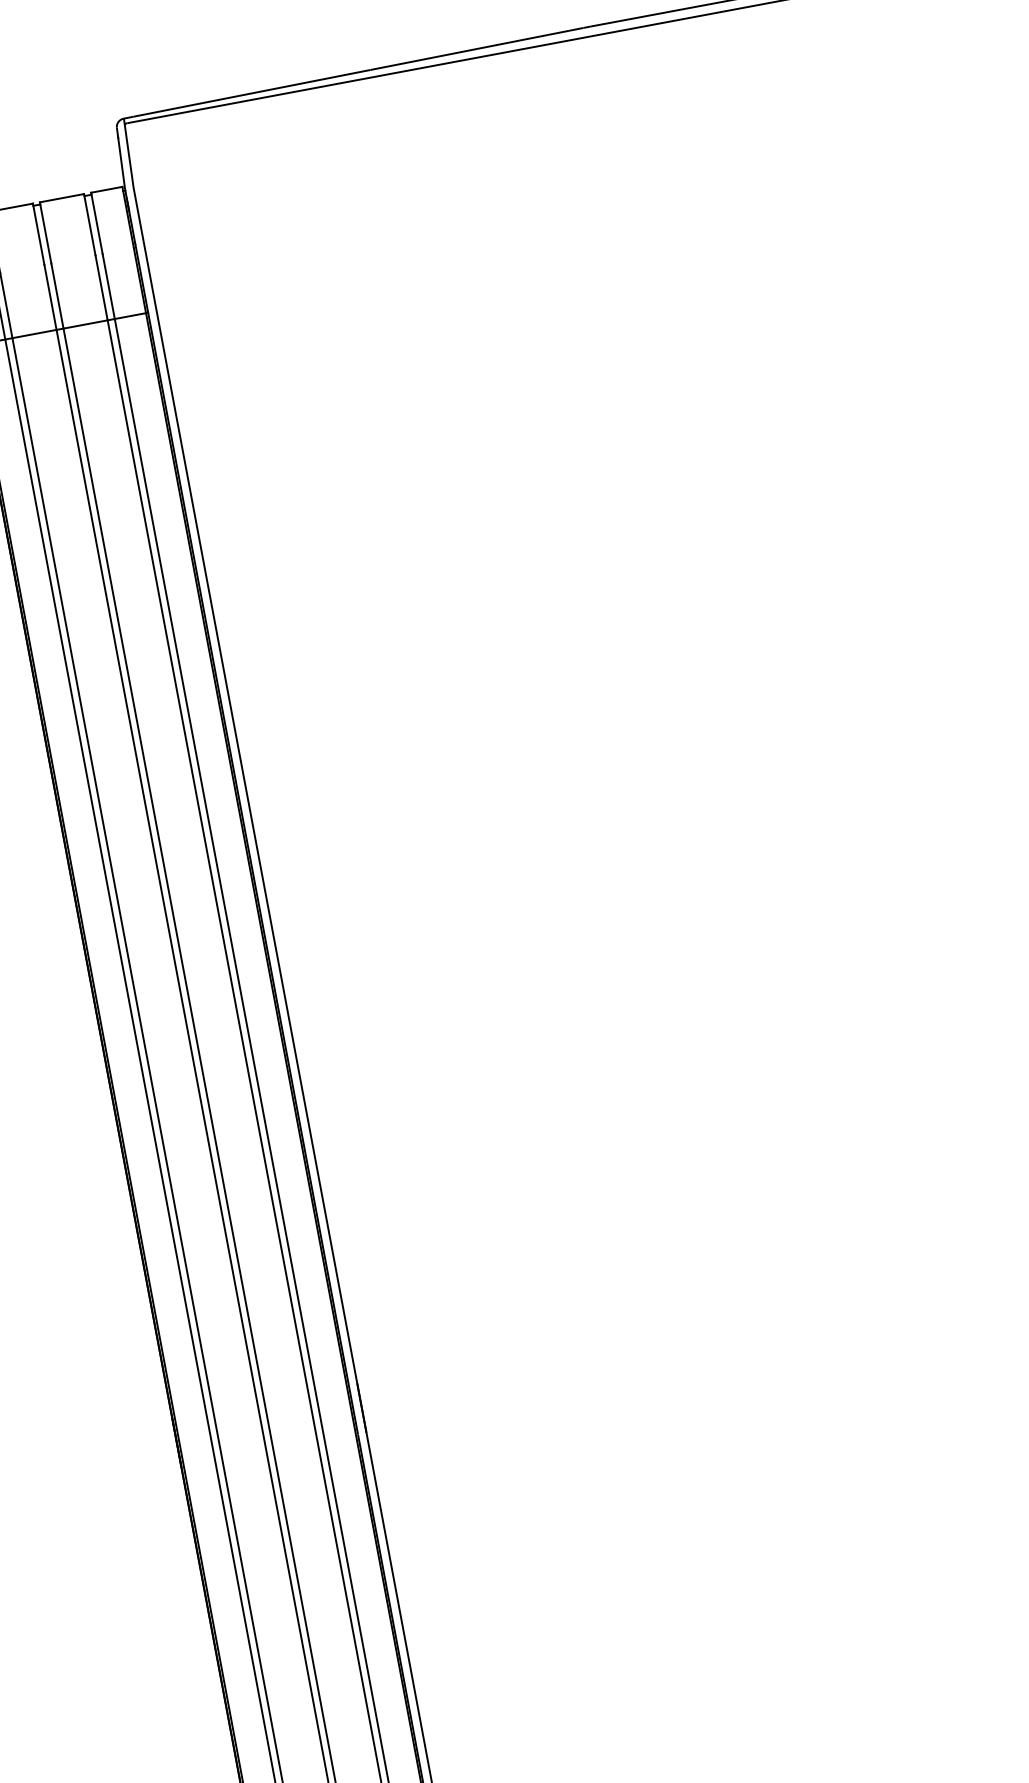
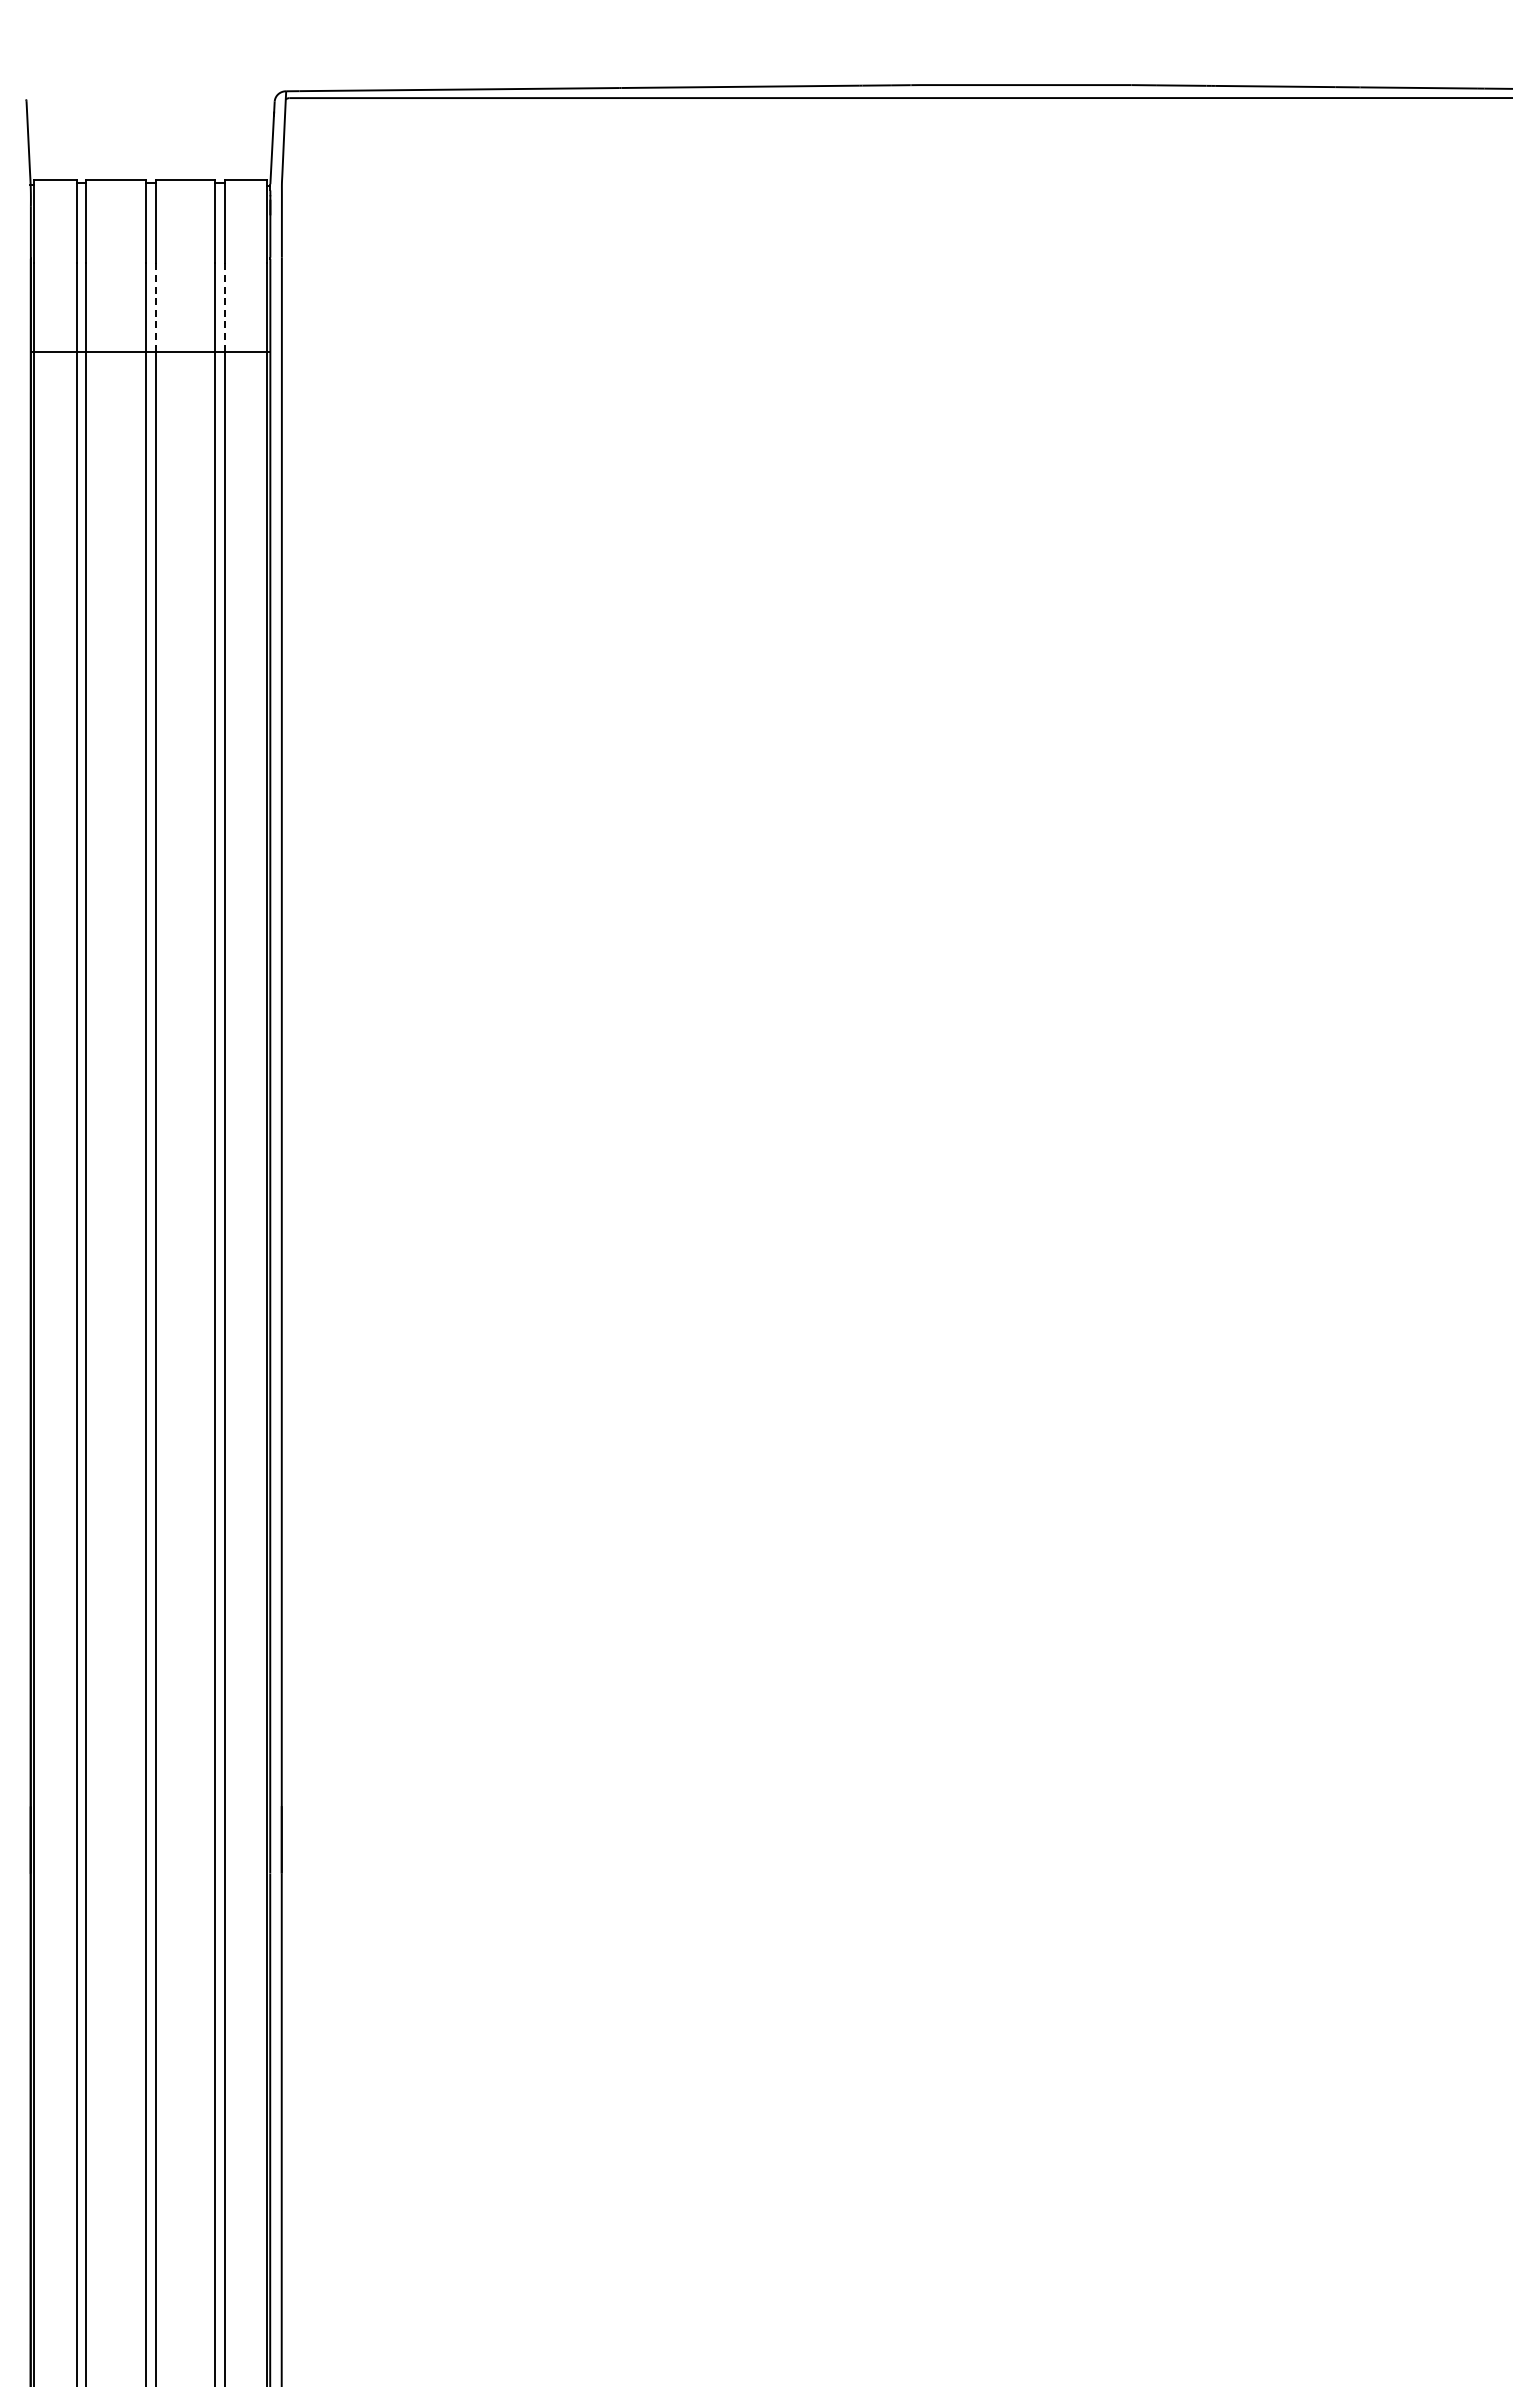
line: (109, 286) -> (225, 307), solid -> dashed
line: (57, 296) -> (155, 307), solid -> dashed

